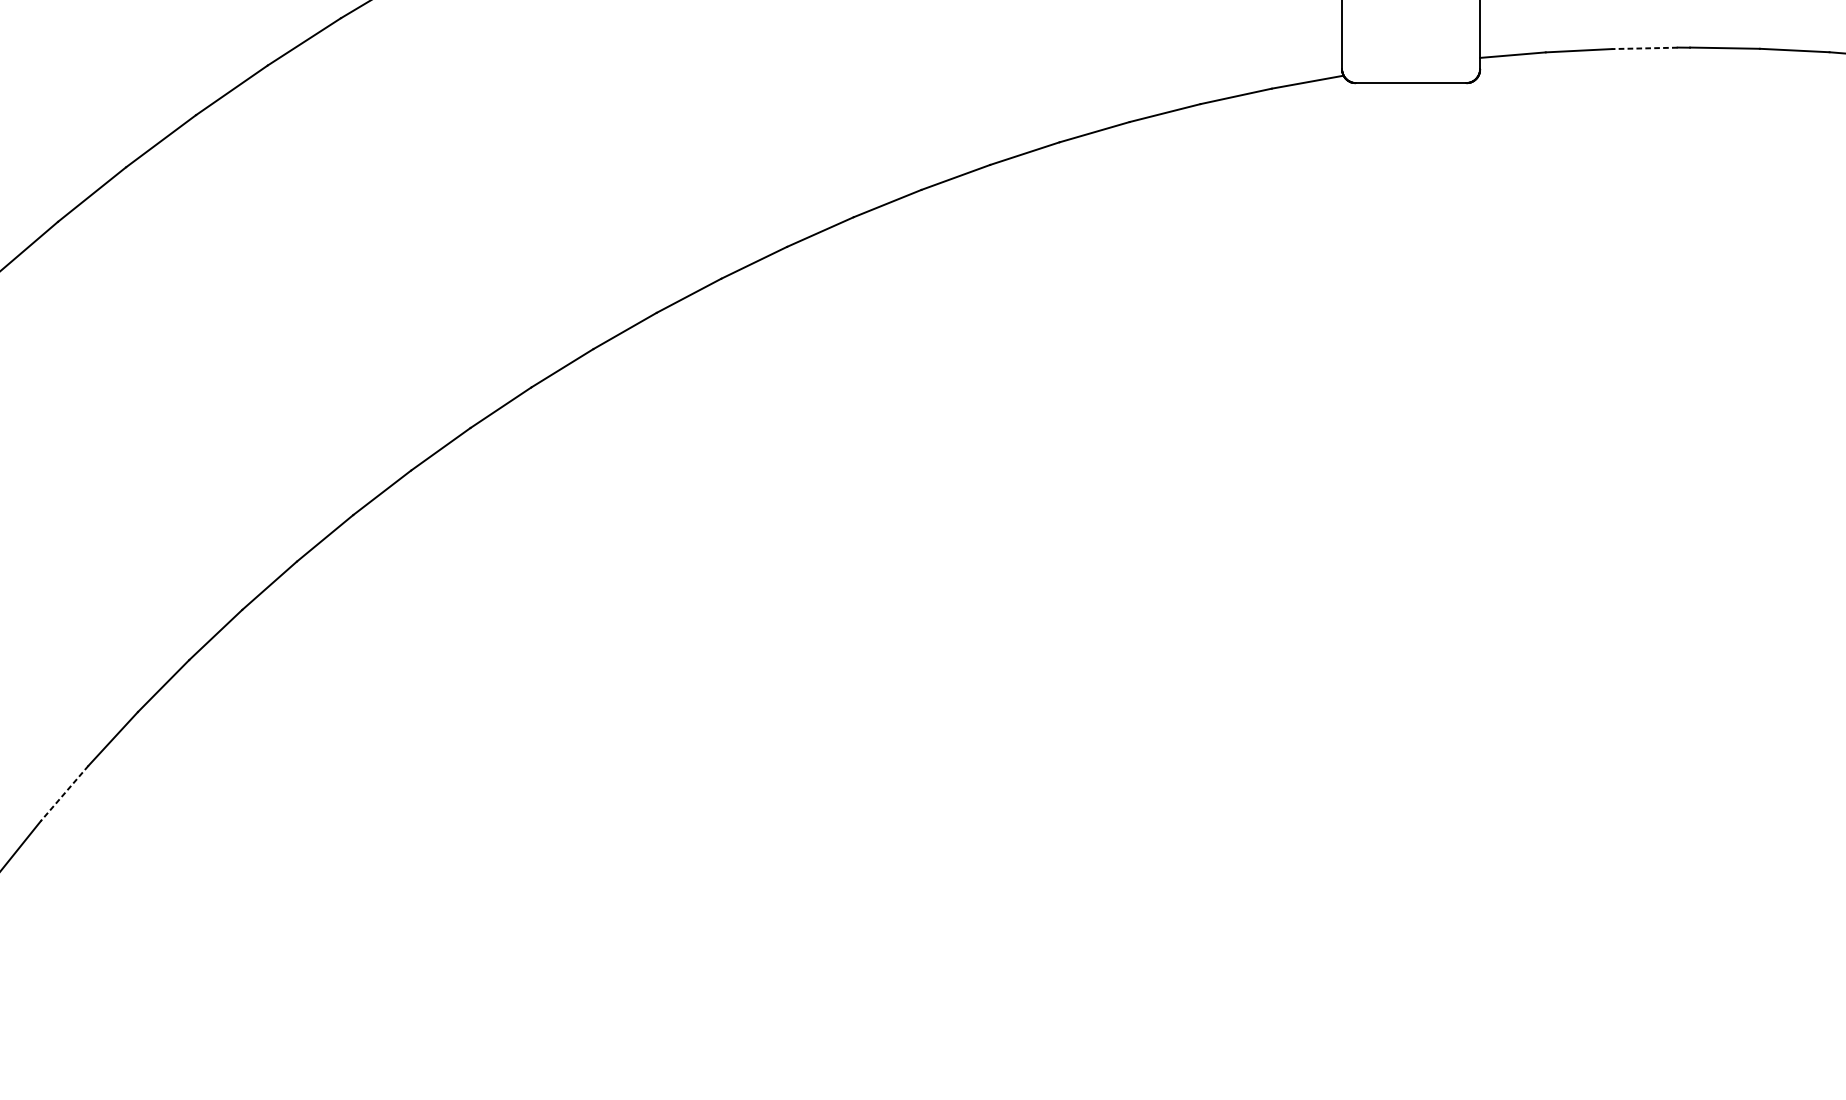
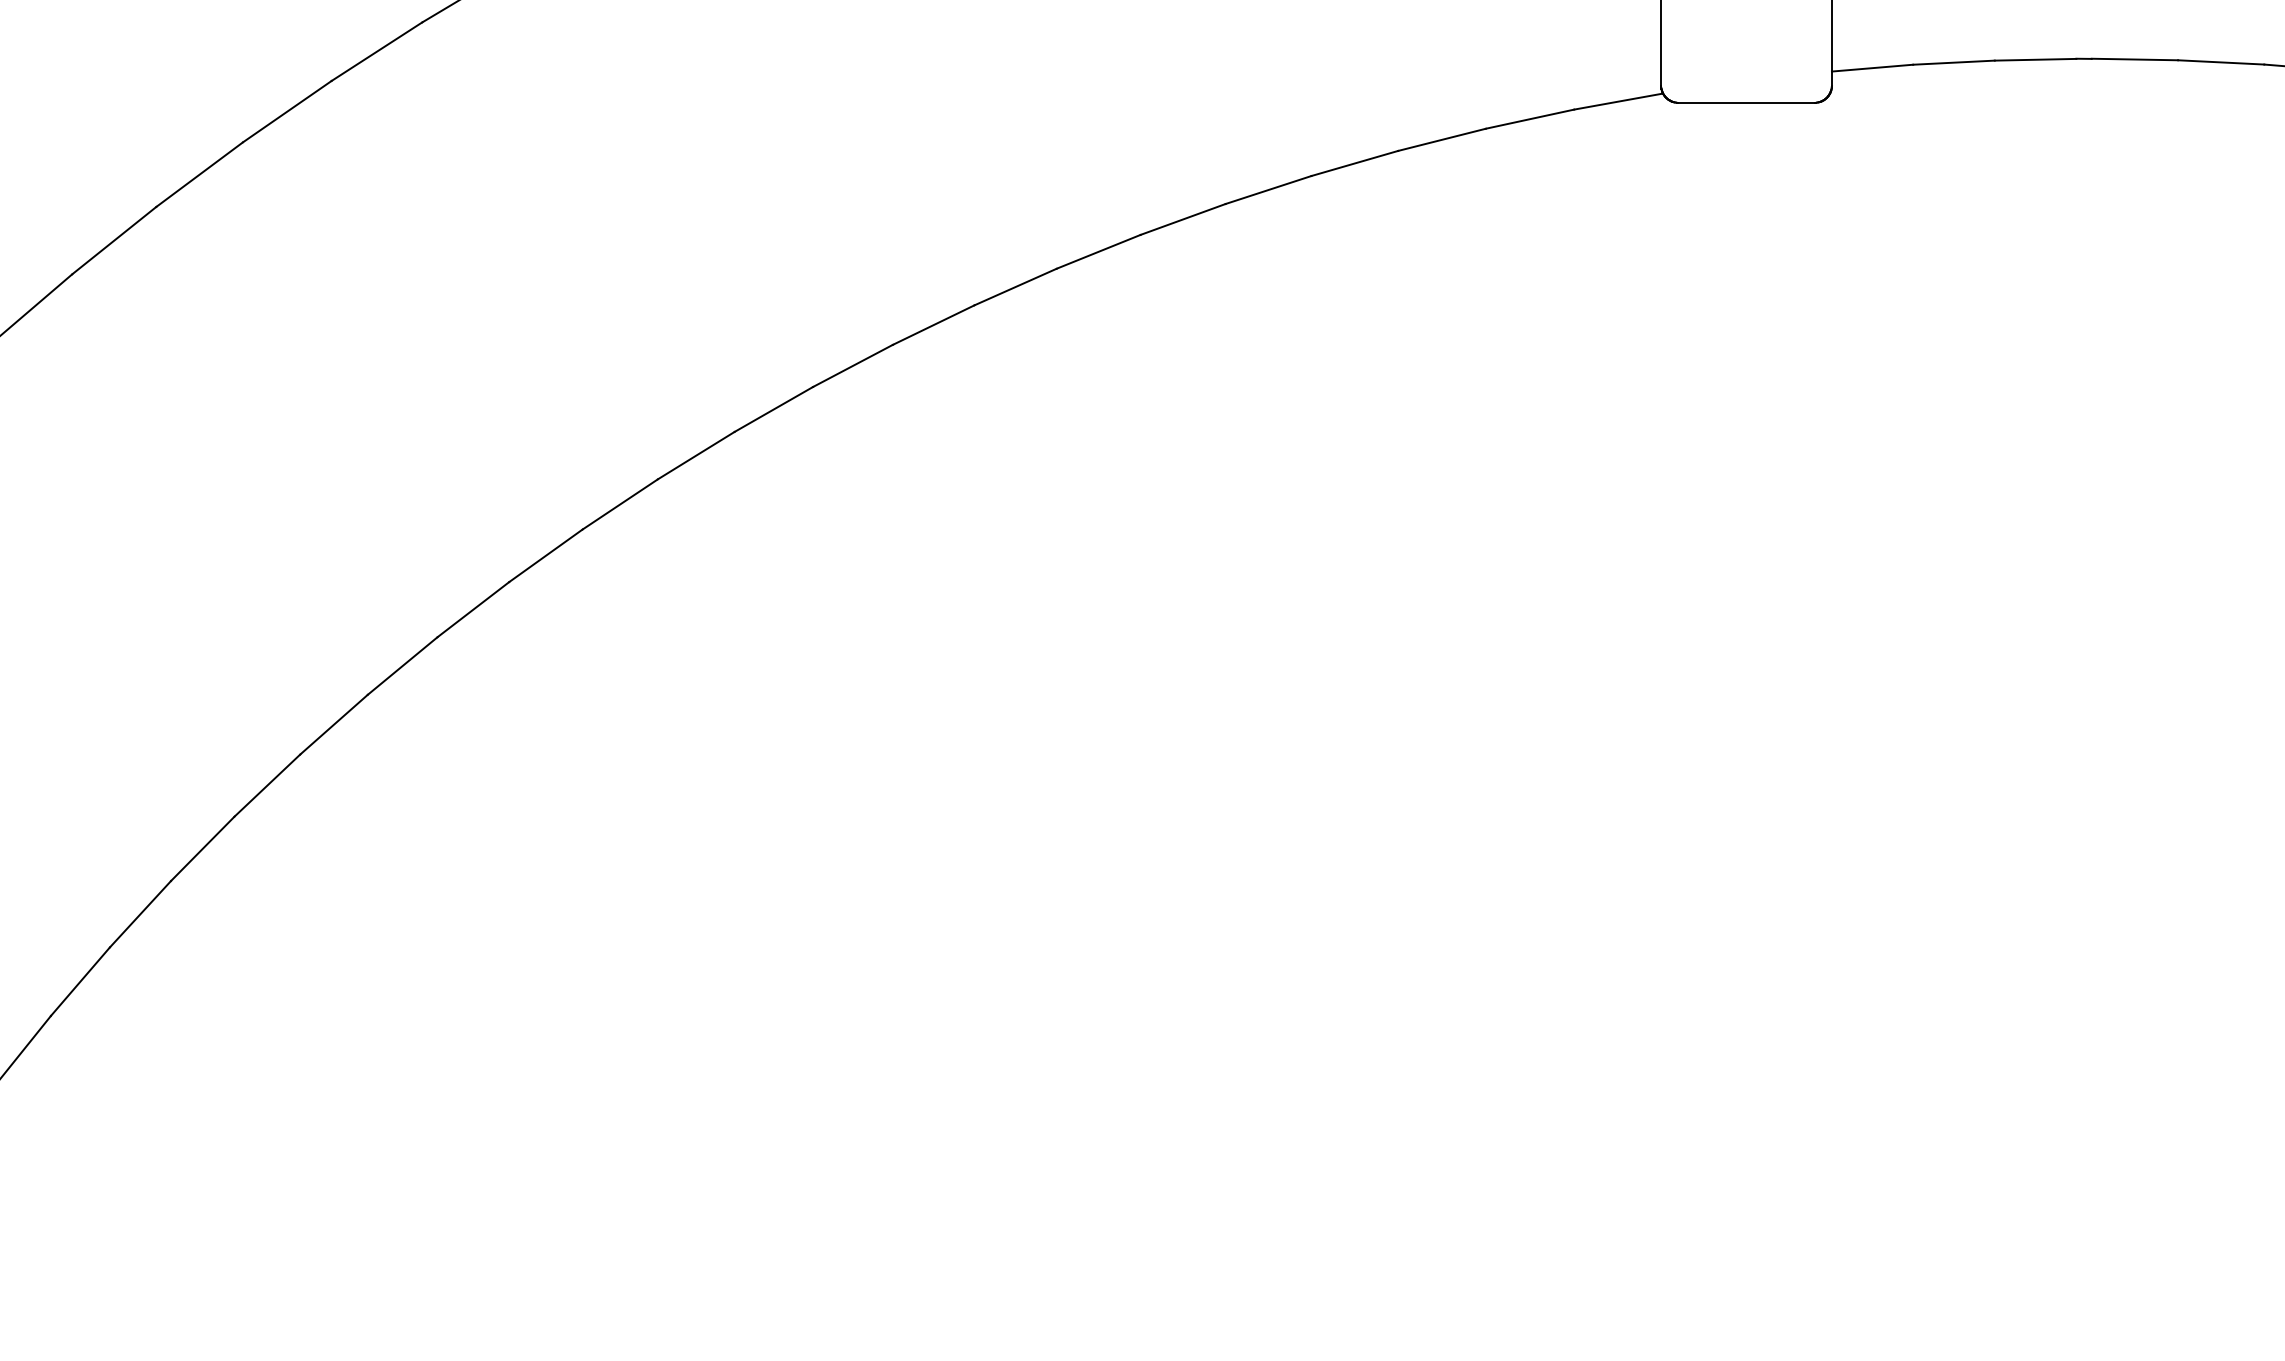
line: (1644, 48) -> (2035, 59), dashed -> solid
line: (64, 794) -> (80, 982), dashed -> solid

